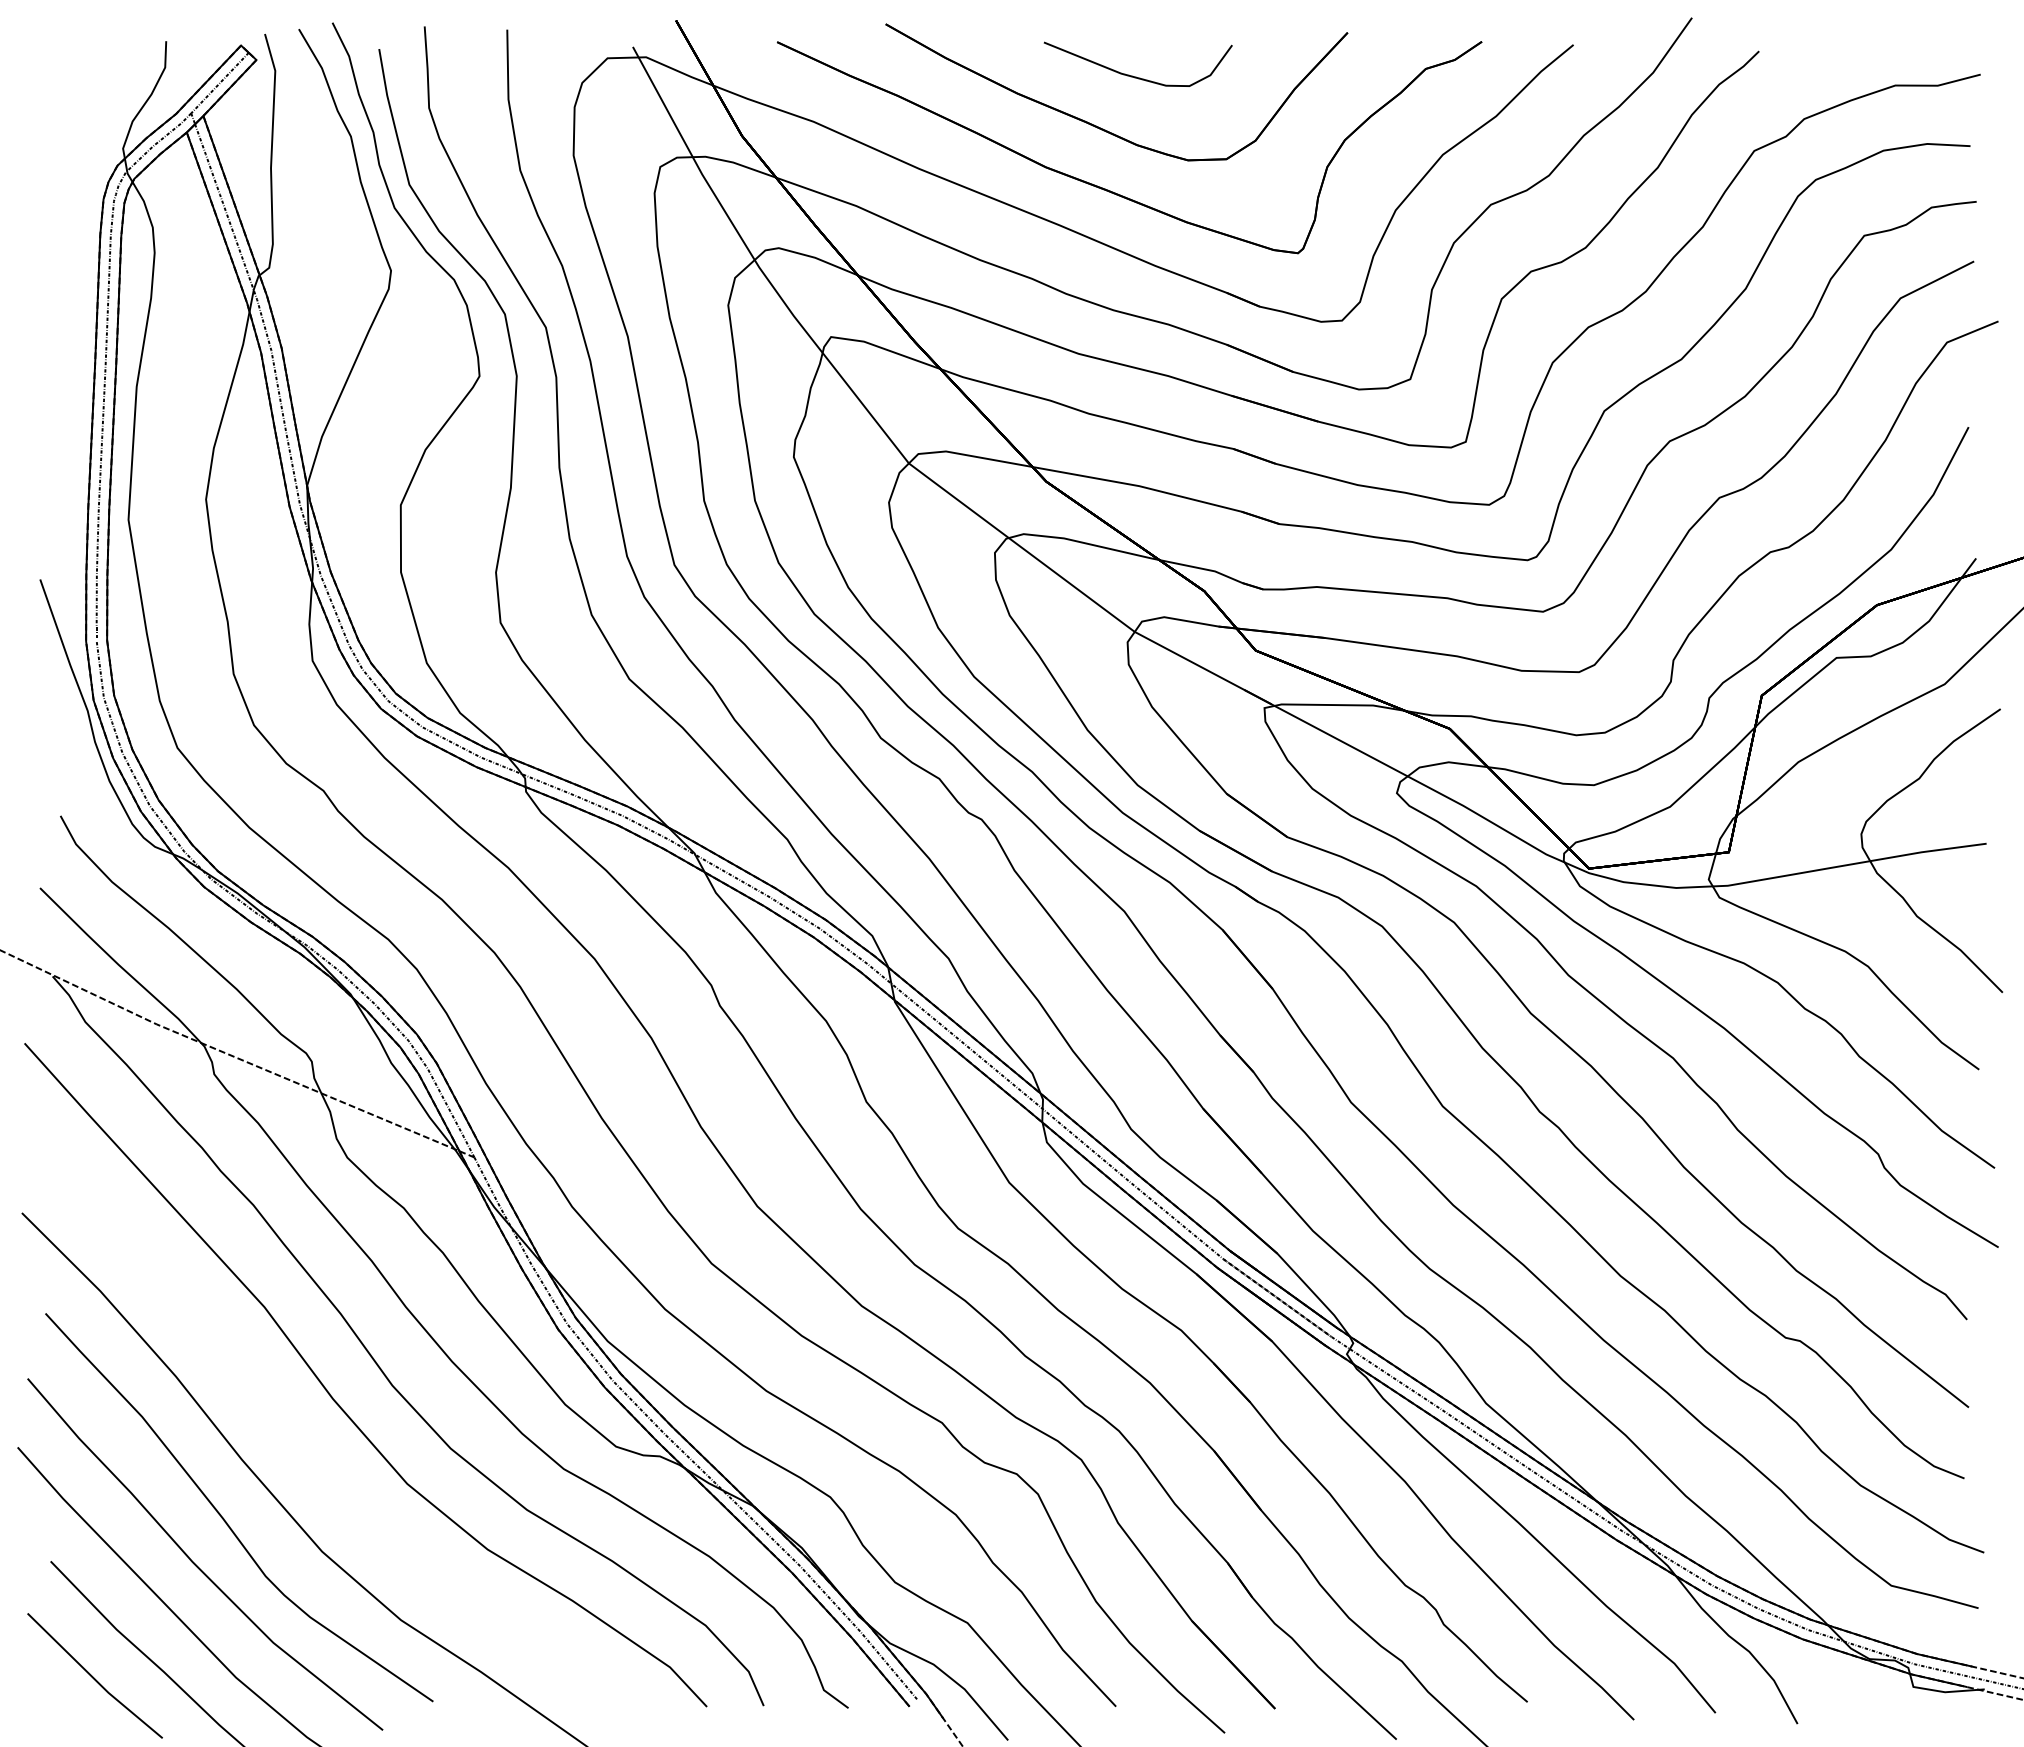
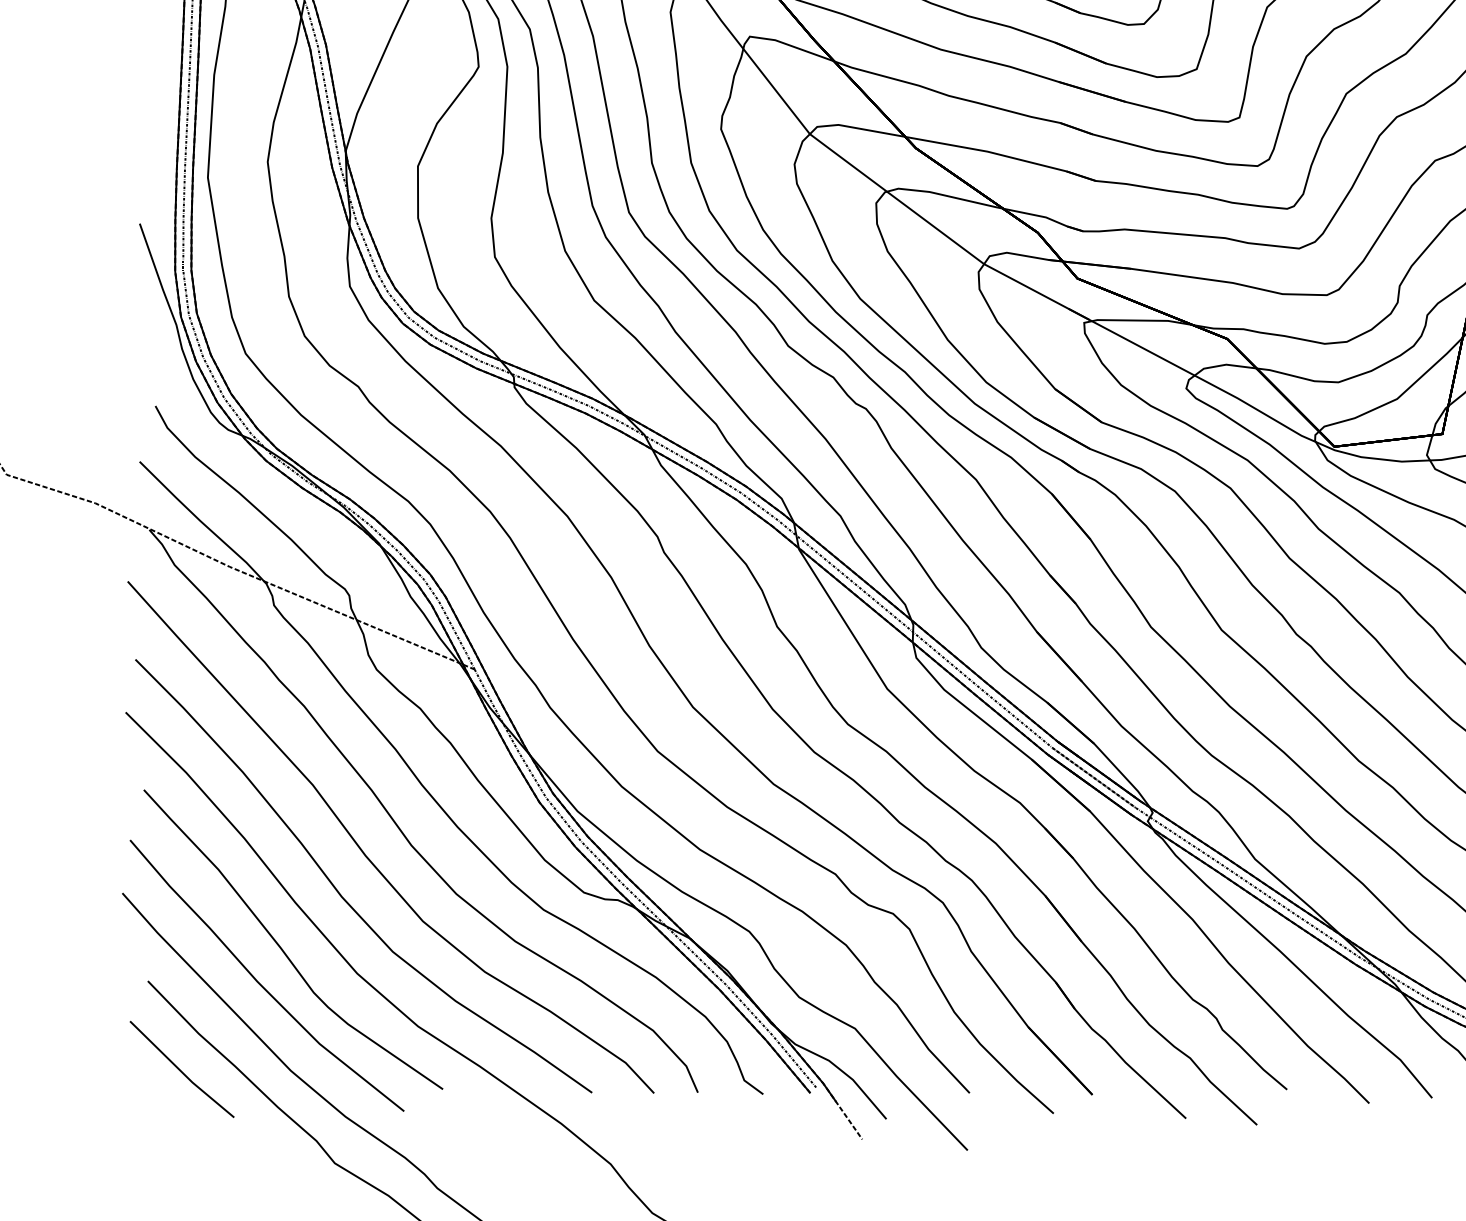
part: (301, 1449) -> (341, 894), added

